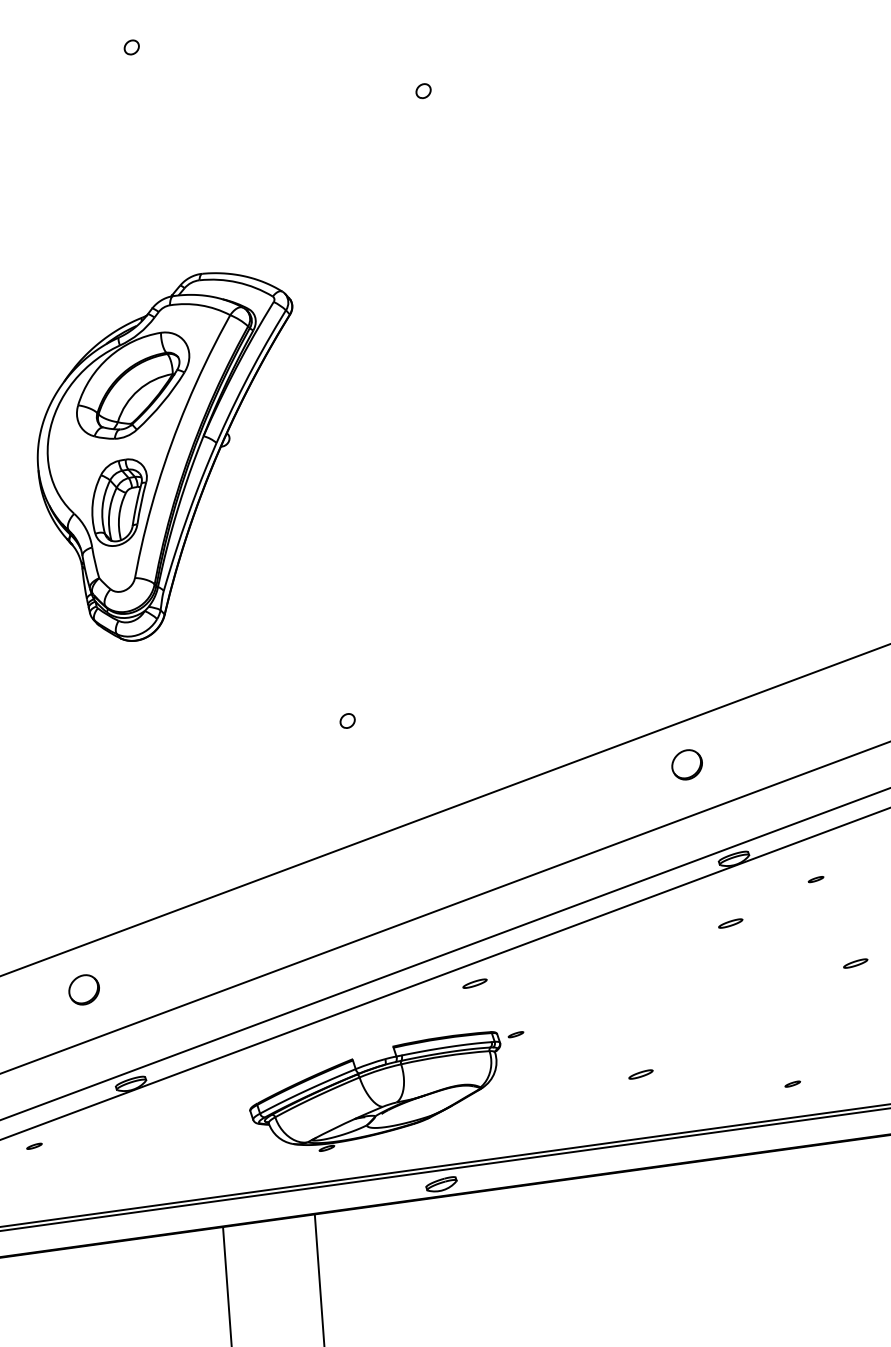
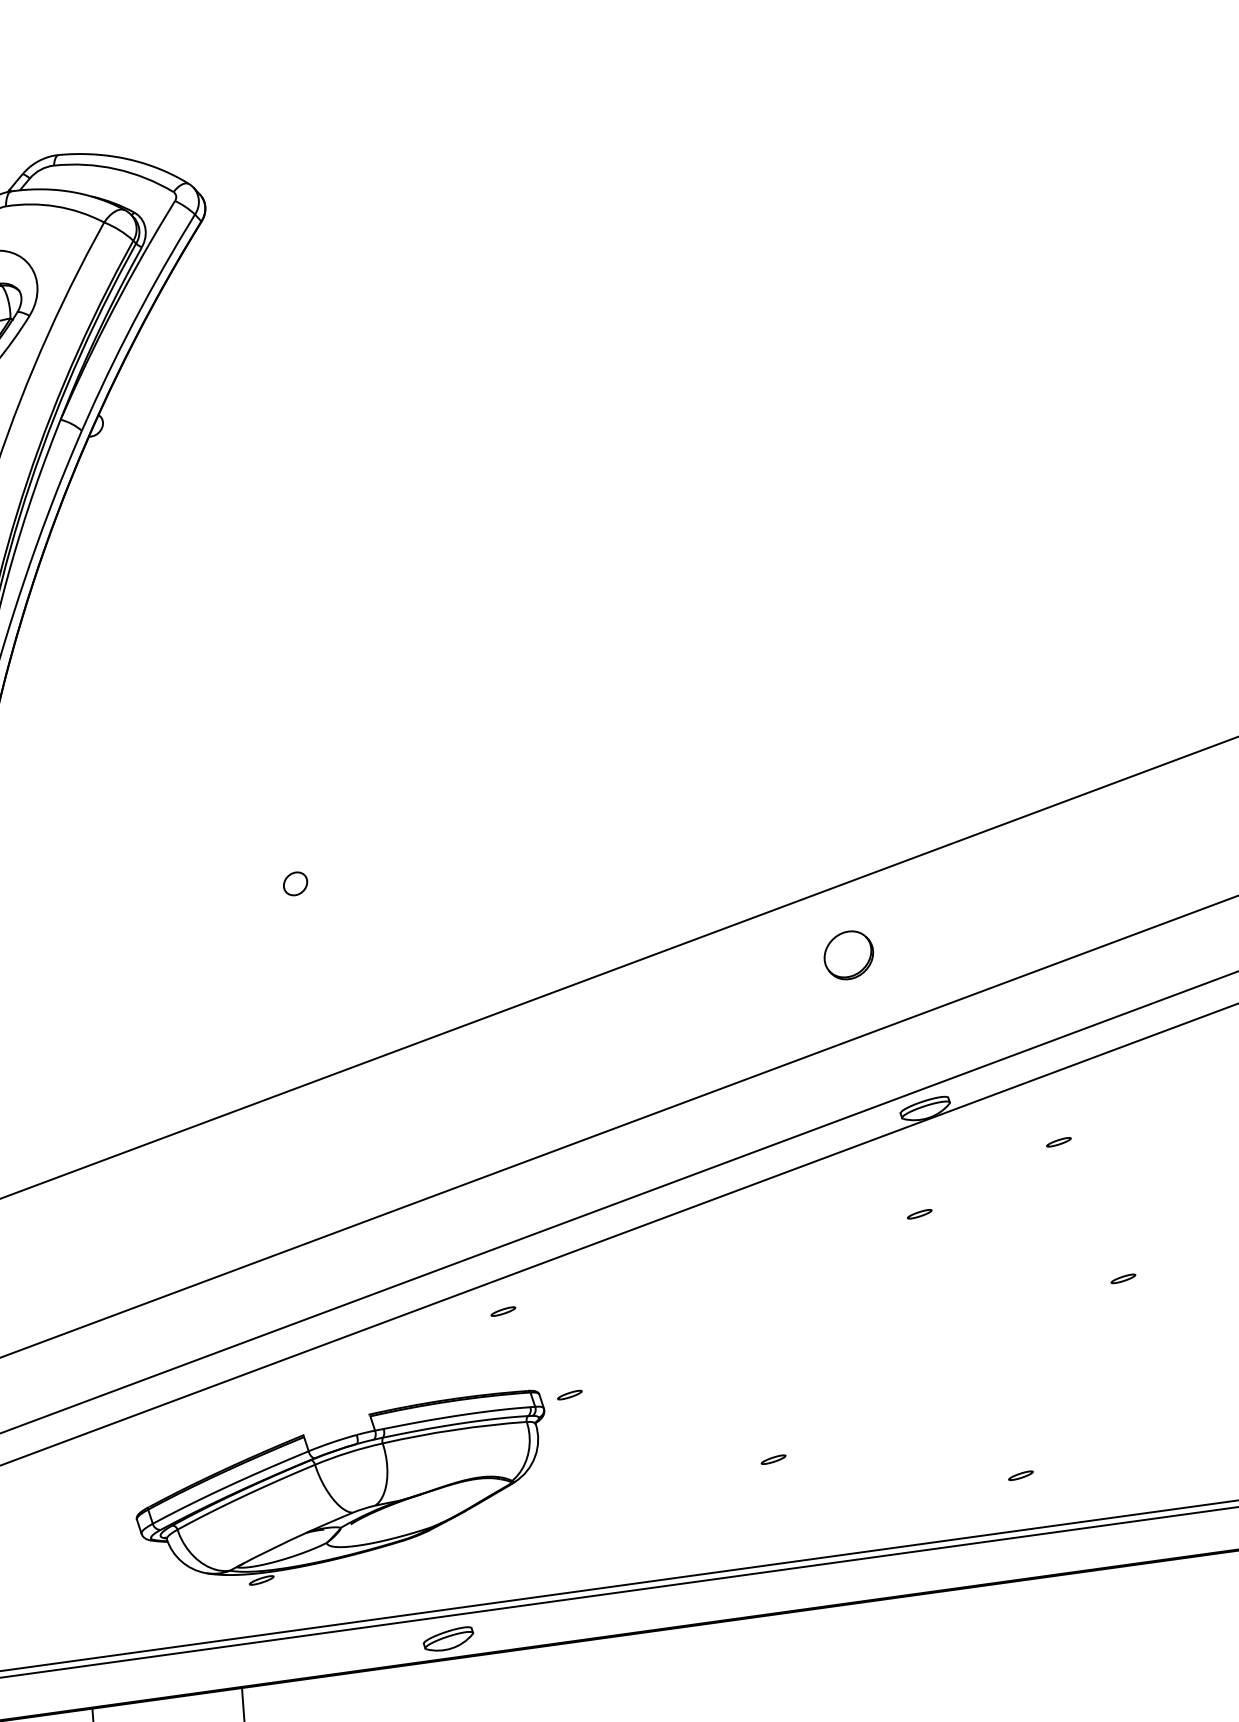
part: (730, 923) -> (919, 1213), size x0.62
part: (855, 962) -> (1123, 1277), size x0.62
part: (475, 982) -> (503, 1310), size x0.62
part: (640, 1073) -> (772, 1458), size x0.62

